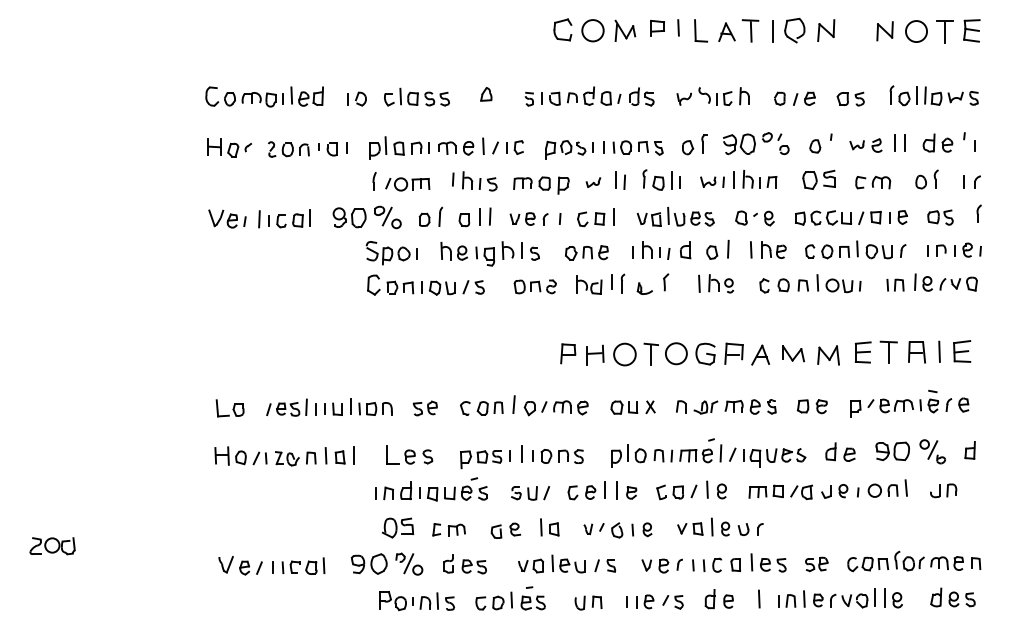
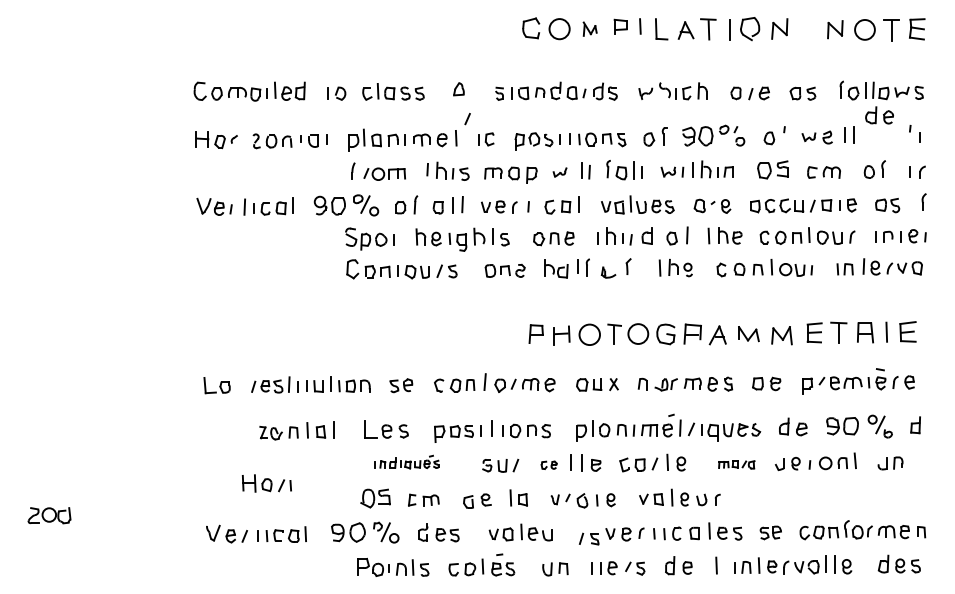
part: (625, 30) -> (590, 28), size x0.7
part: (937, 142) -> (879, 114), moved
line: (495, 147) -> (467, 118), moved
part: (240, 455) -> (266, 482), moved
part: (431, 489) -> (407, 462), size x0.6
part: (581, 492) -> (548, 465), size x0.6
part: (780, 492) -> (736, 465), size x0.6
part: (605, 565) -> (589, 538), moved

